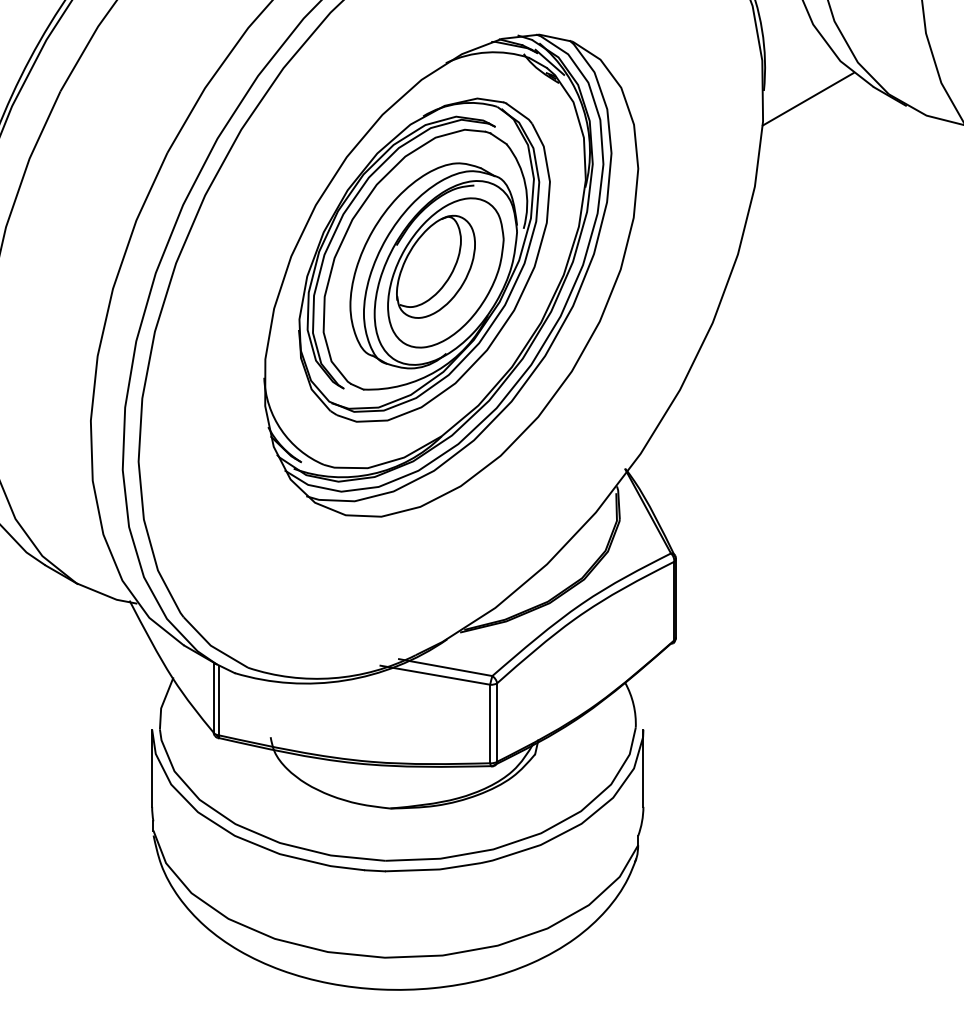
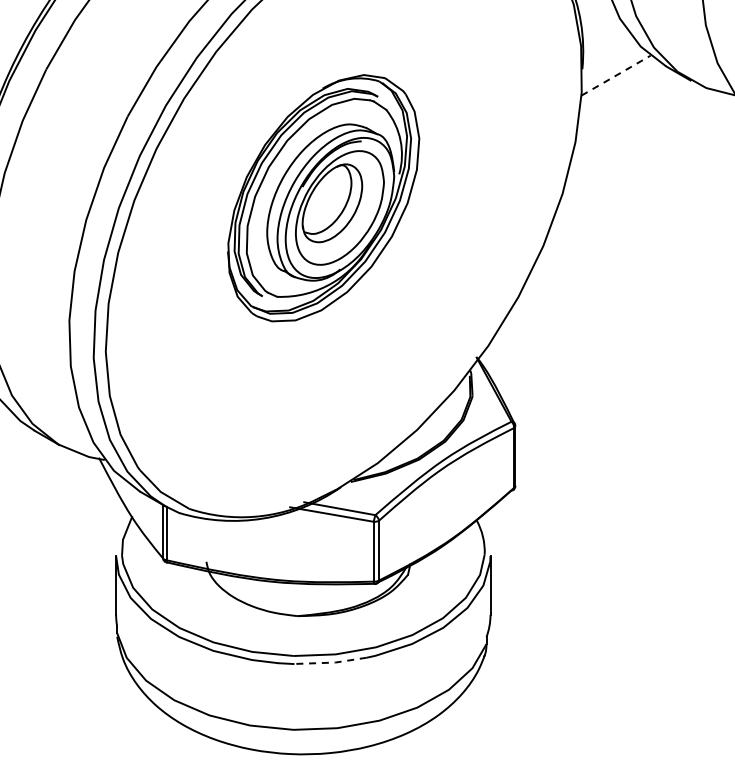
line: (808, 99) -> (616, 75), solid -> dashed
part: (450, 274) -> (343, 209), removed
line: (433, 869) -> (330, 662), solid -> dashed

